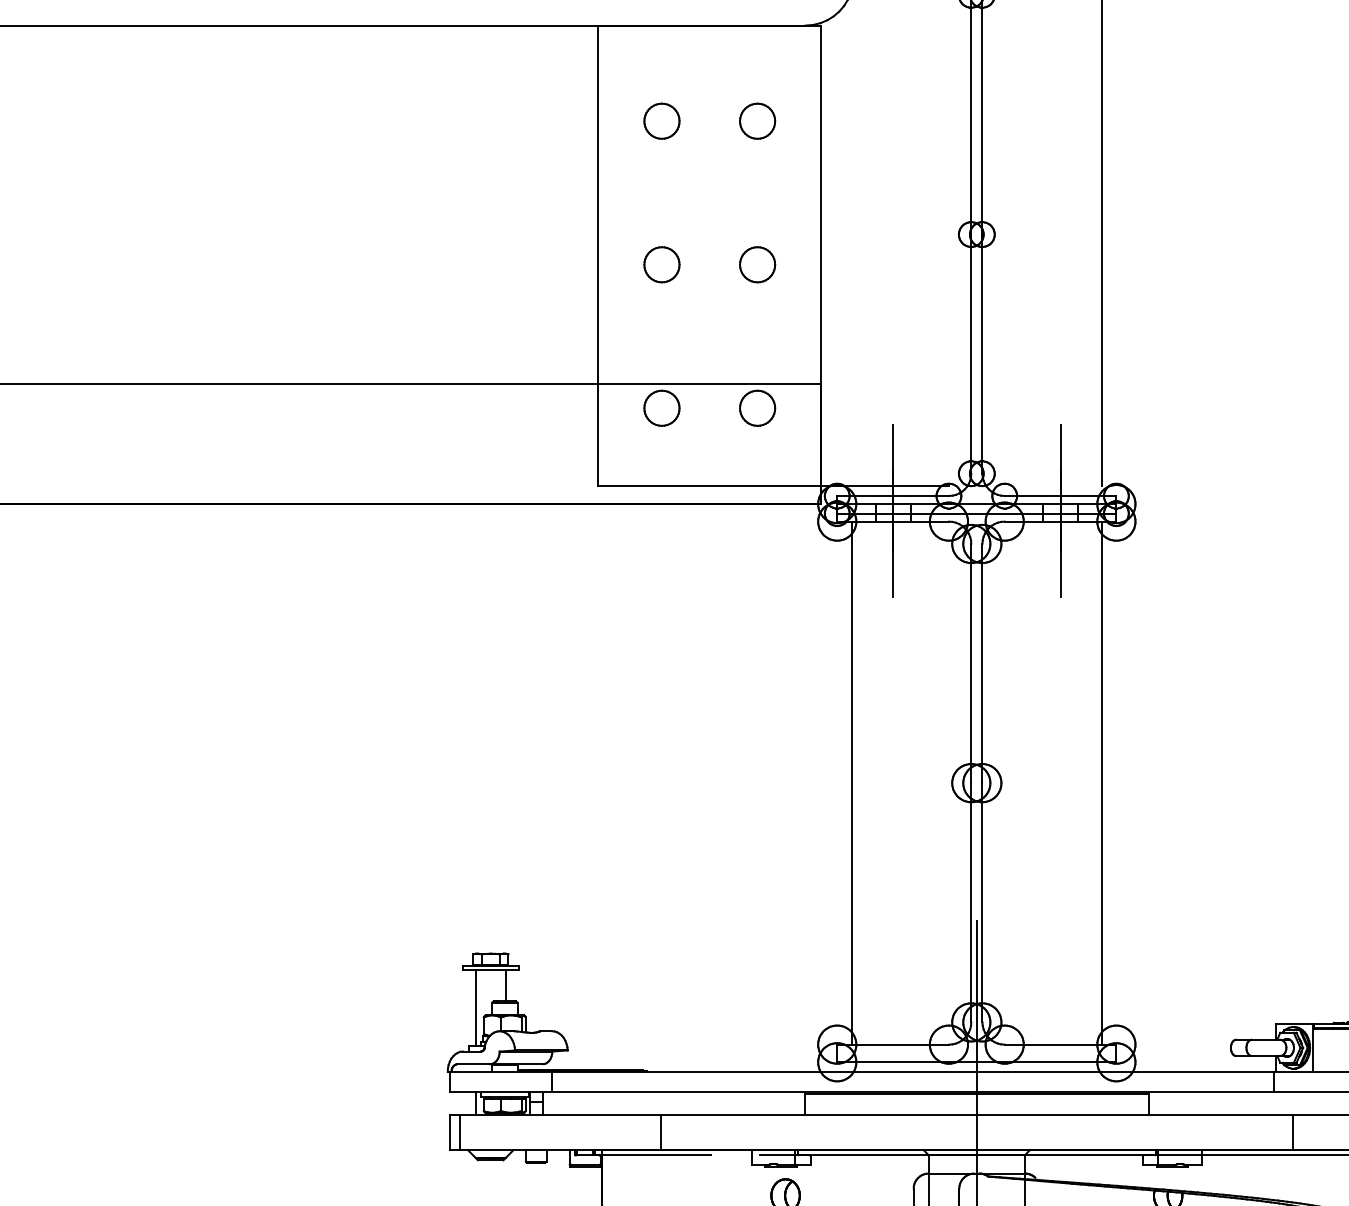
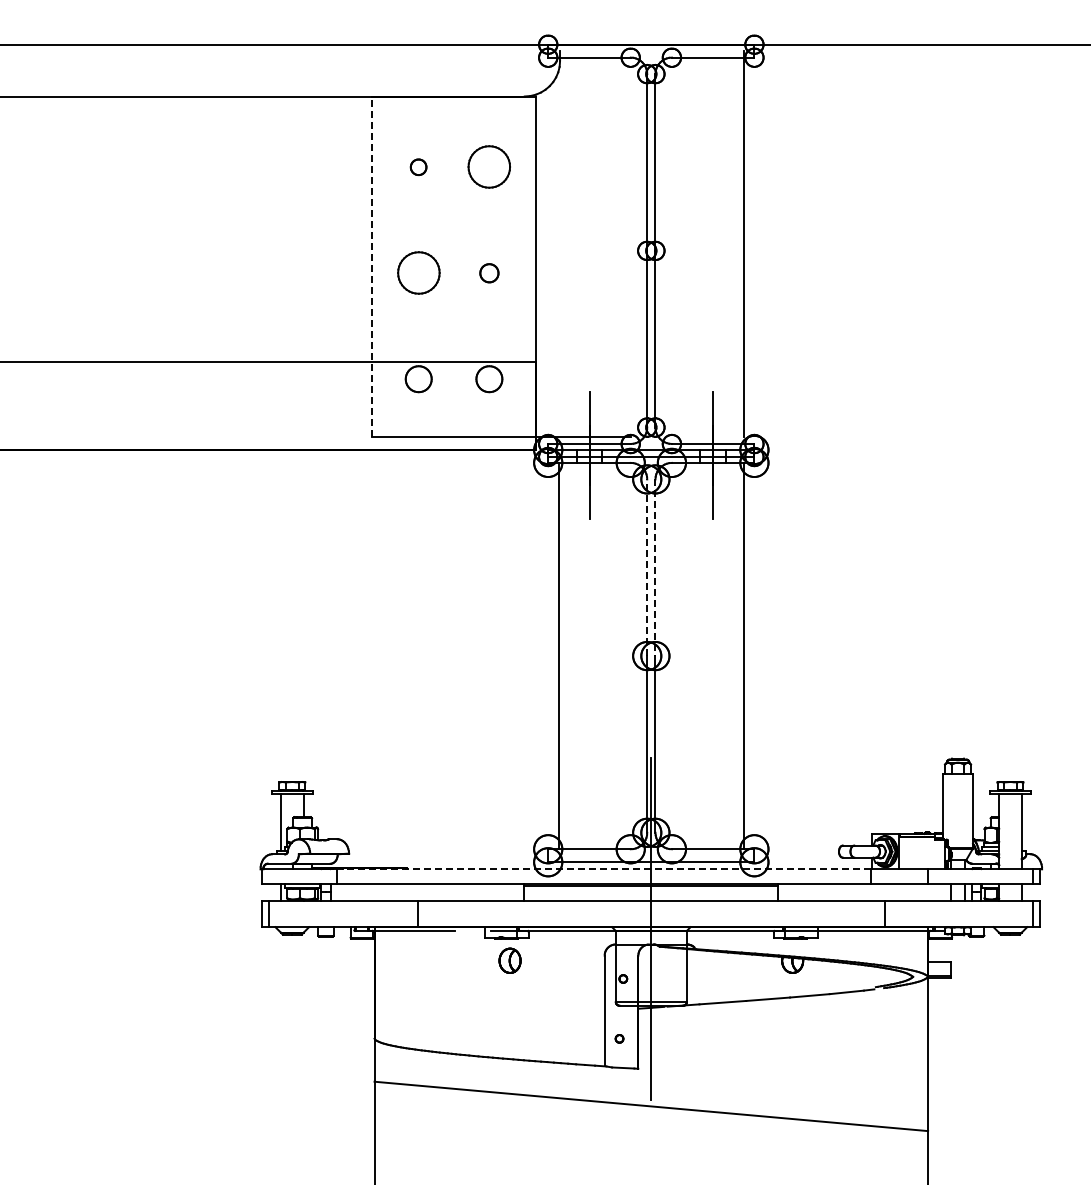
part: (661, 121) -> (418, 167), size x0.6
part: (757, 121) -> (489, 167), size x1.6
line: (597, 255) -> (371, 266), solid -> dashed
part: (661, 265) -> (418, 273), size x1.6
part: (757, 265) -> (489, 273), size x0.7
line: (971, 663) -> (647, 567), solid -> dashed
line: (982, 664) -> (655, 568), solid -> dashed
line: (912, 1072) -> (603, 869), solid -> dashed

